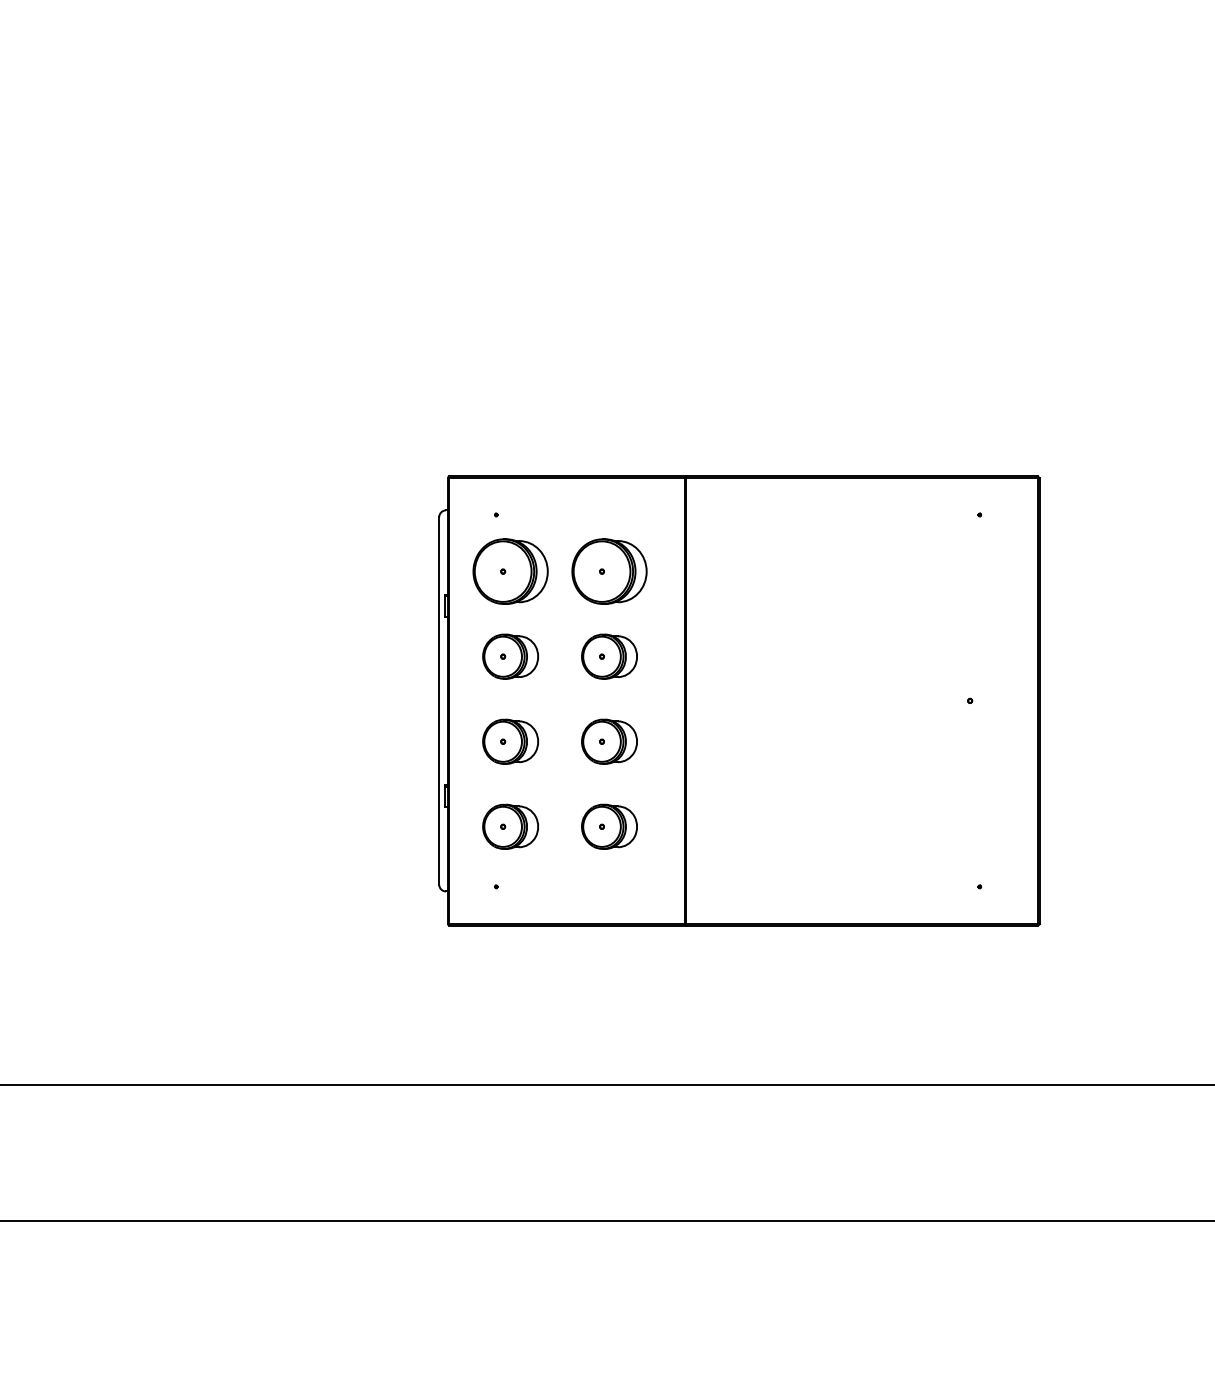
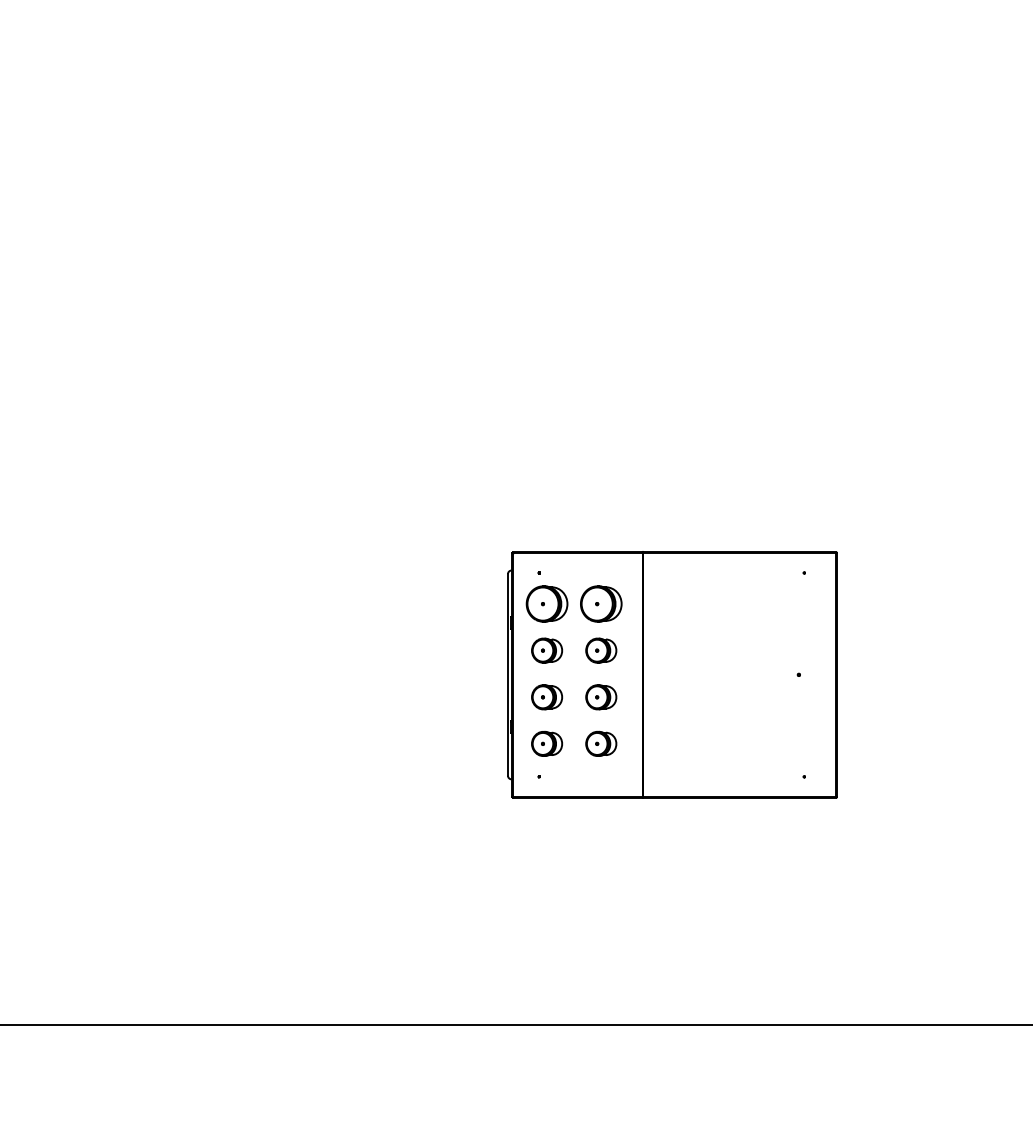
part: (739, 700) -> (672, 674), size x0.6

